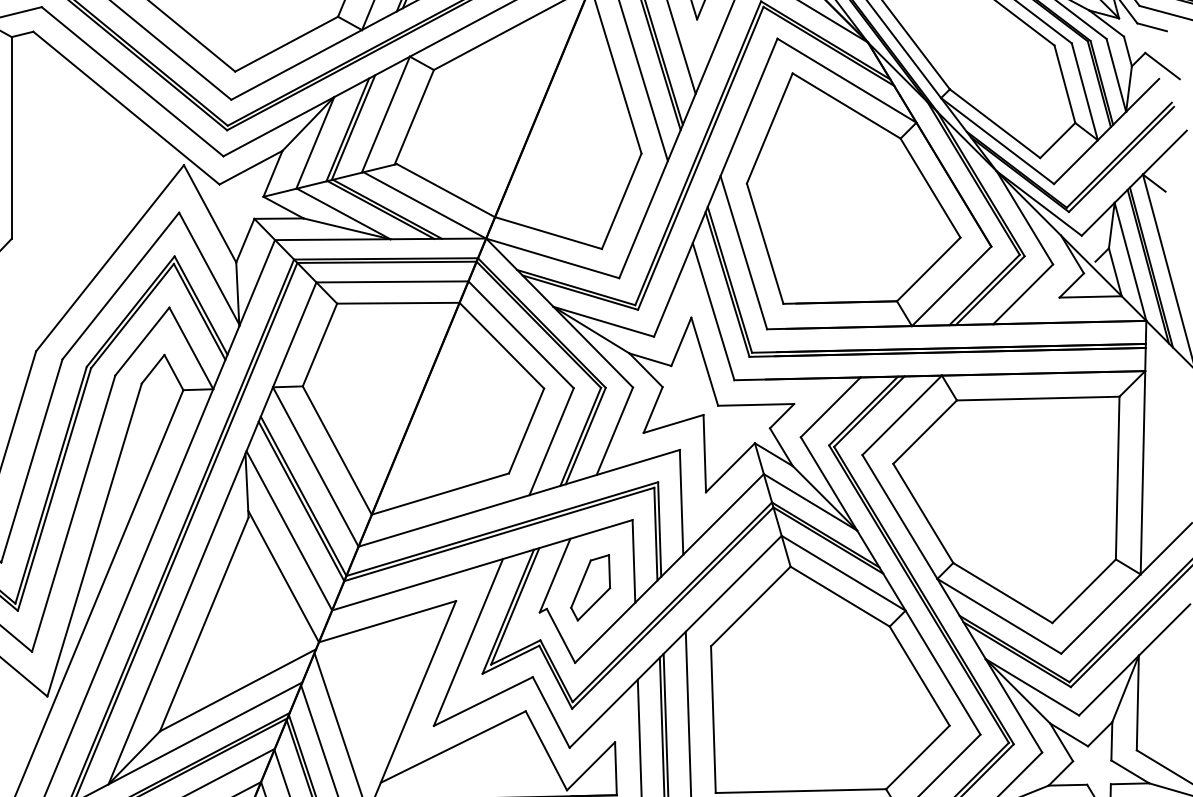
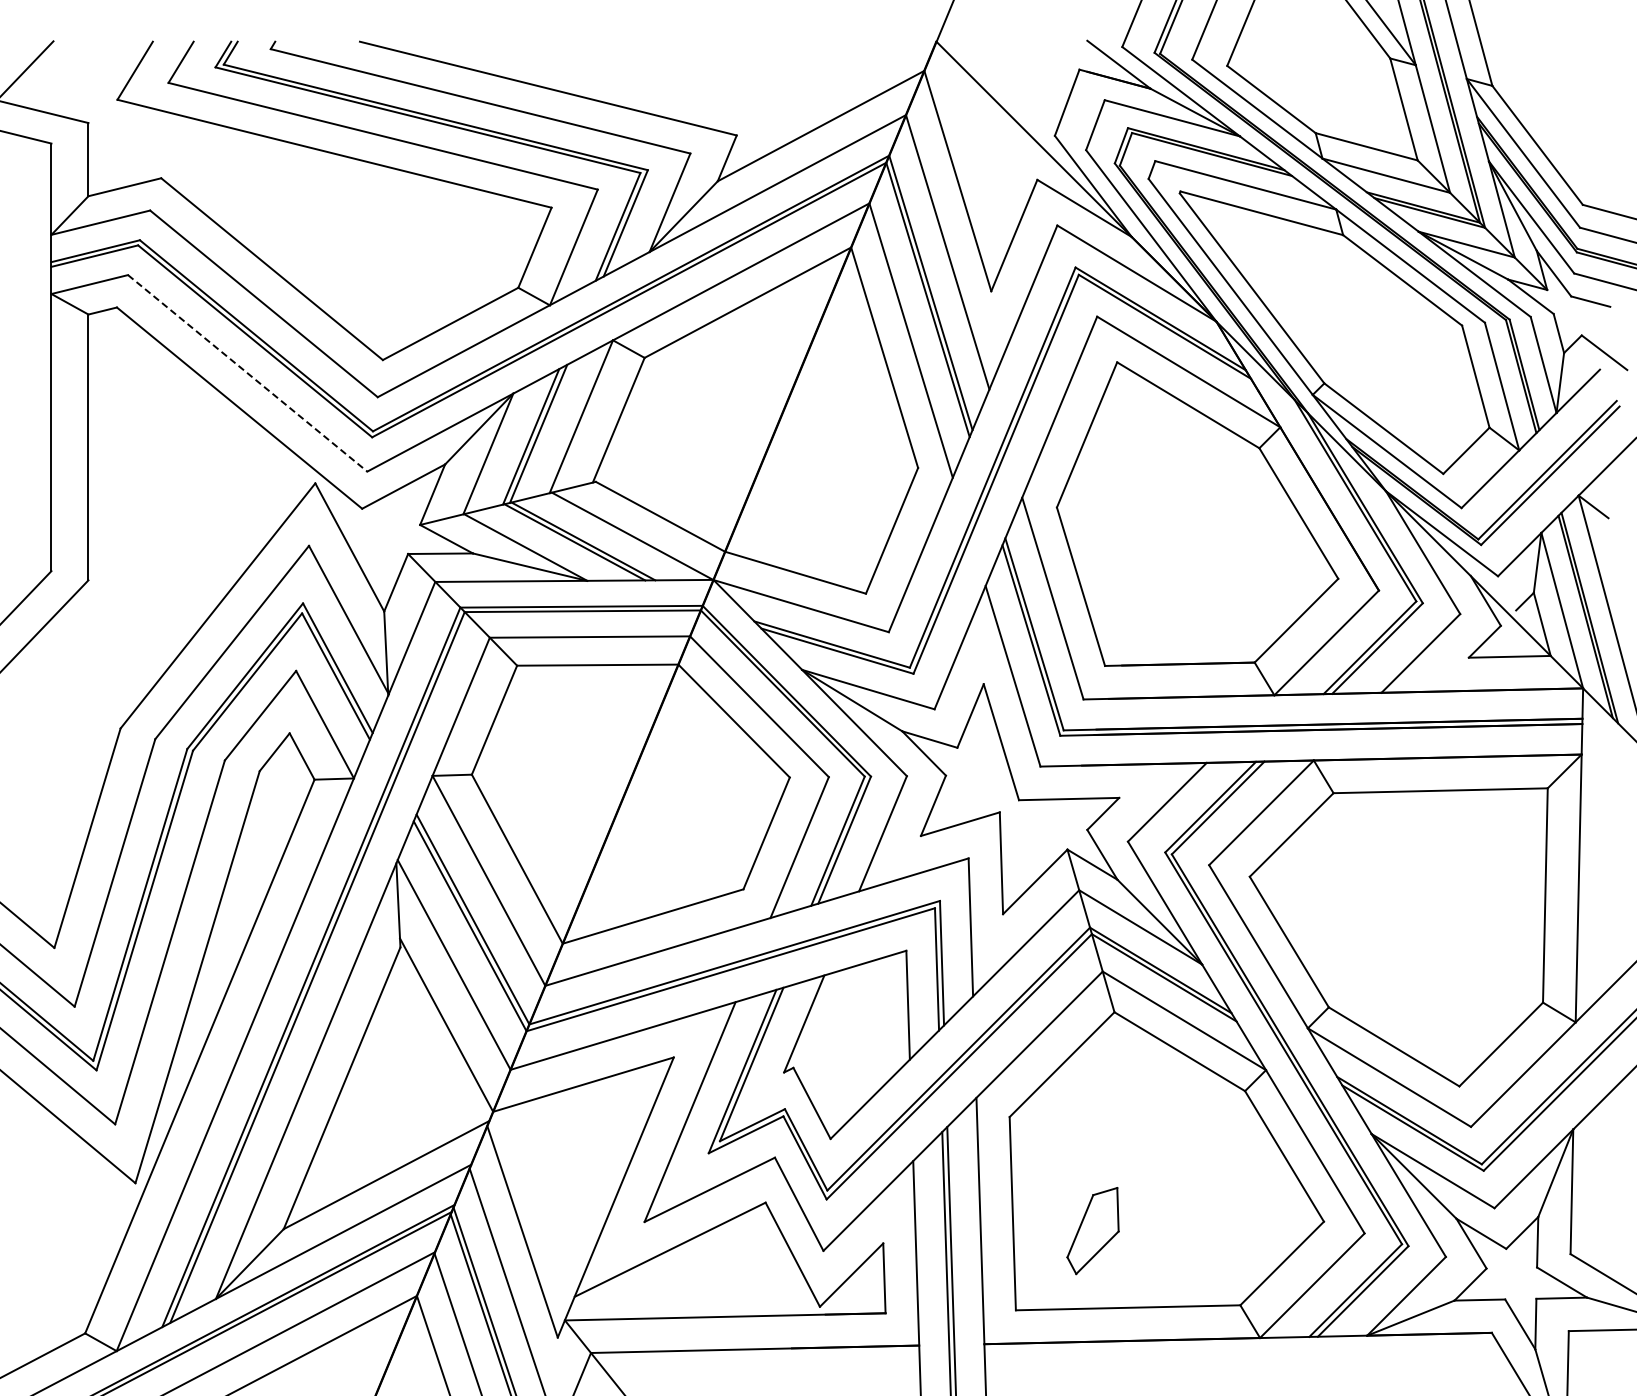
line: (132, 81) -> (247, 373), solid -> dashed
part: (590, 588) -> (1092, 1231), moved

